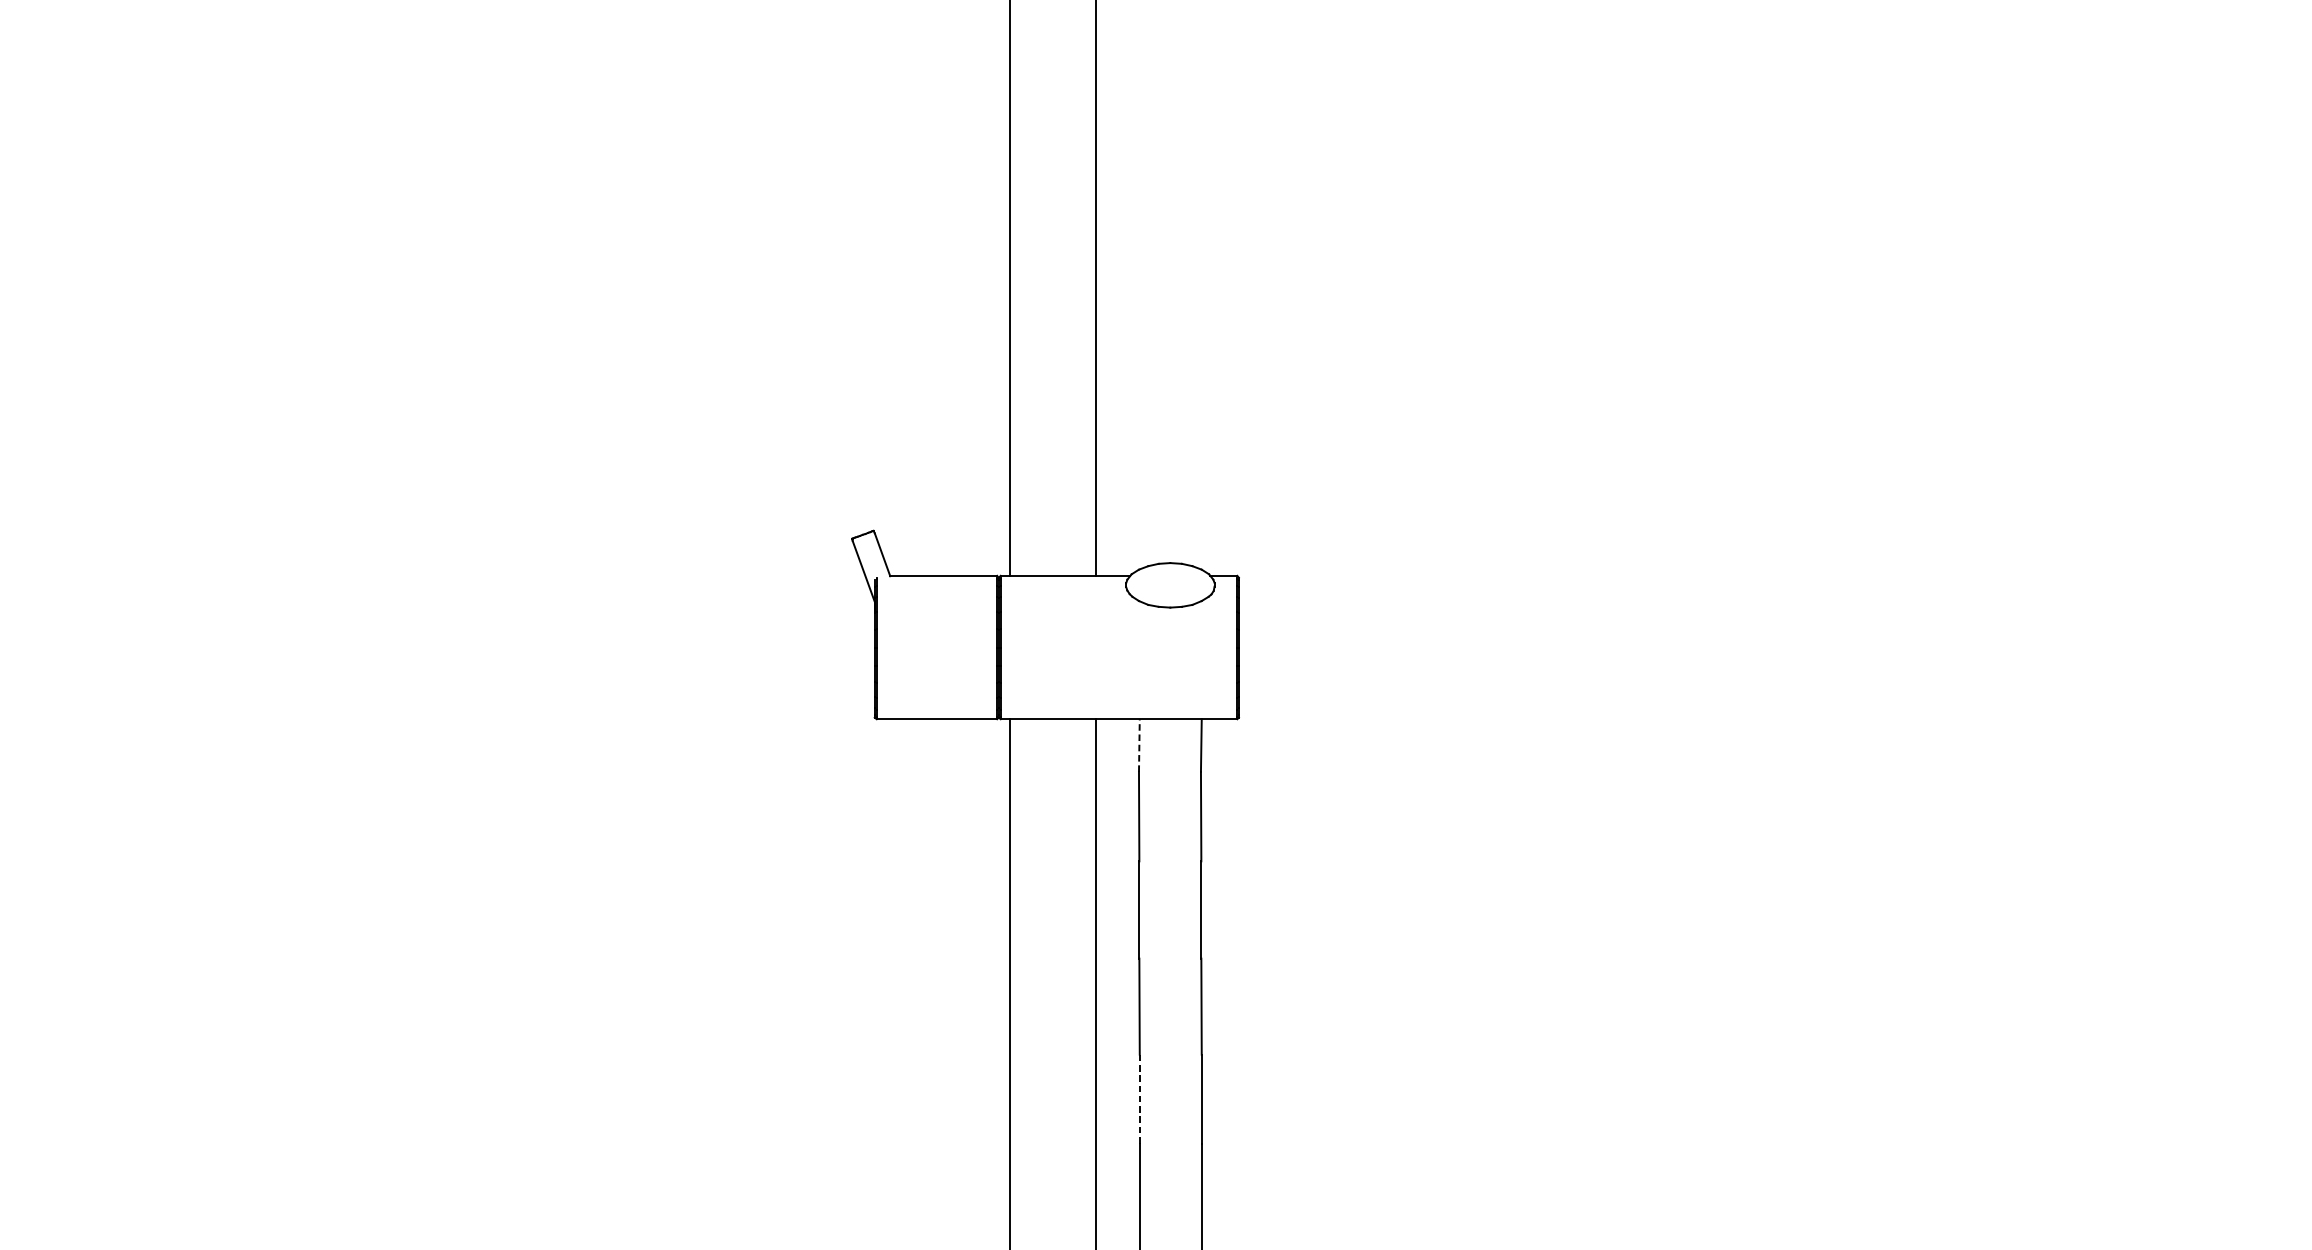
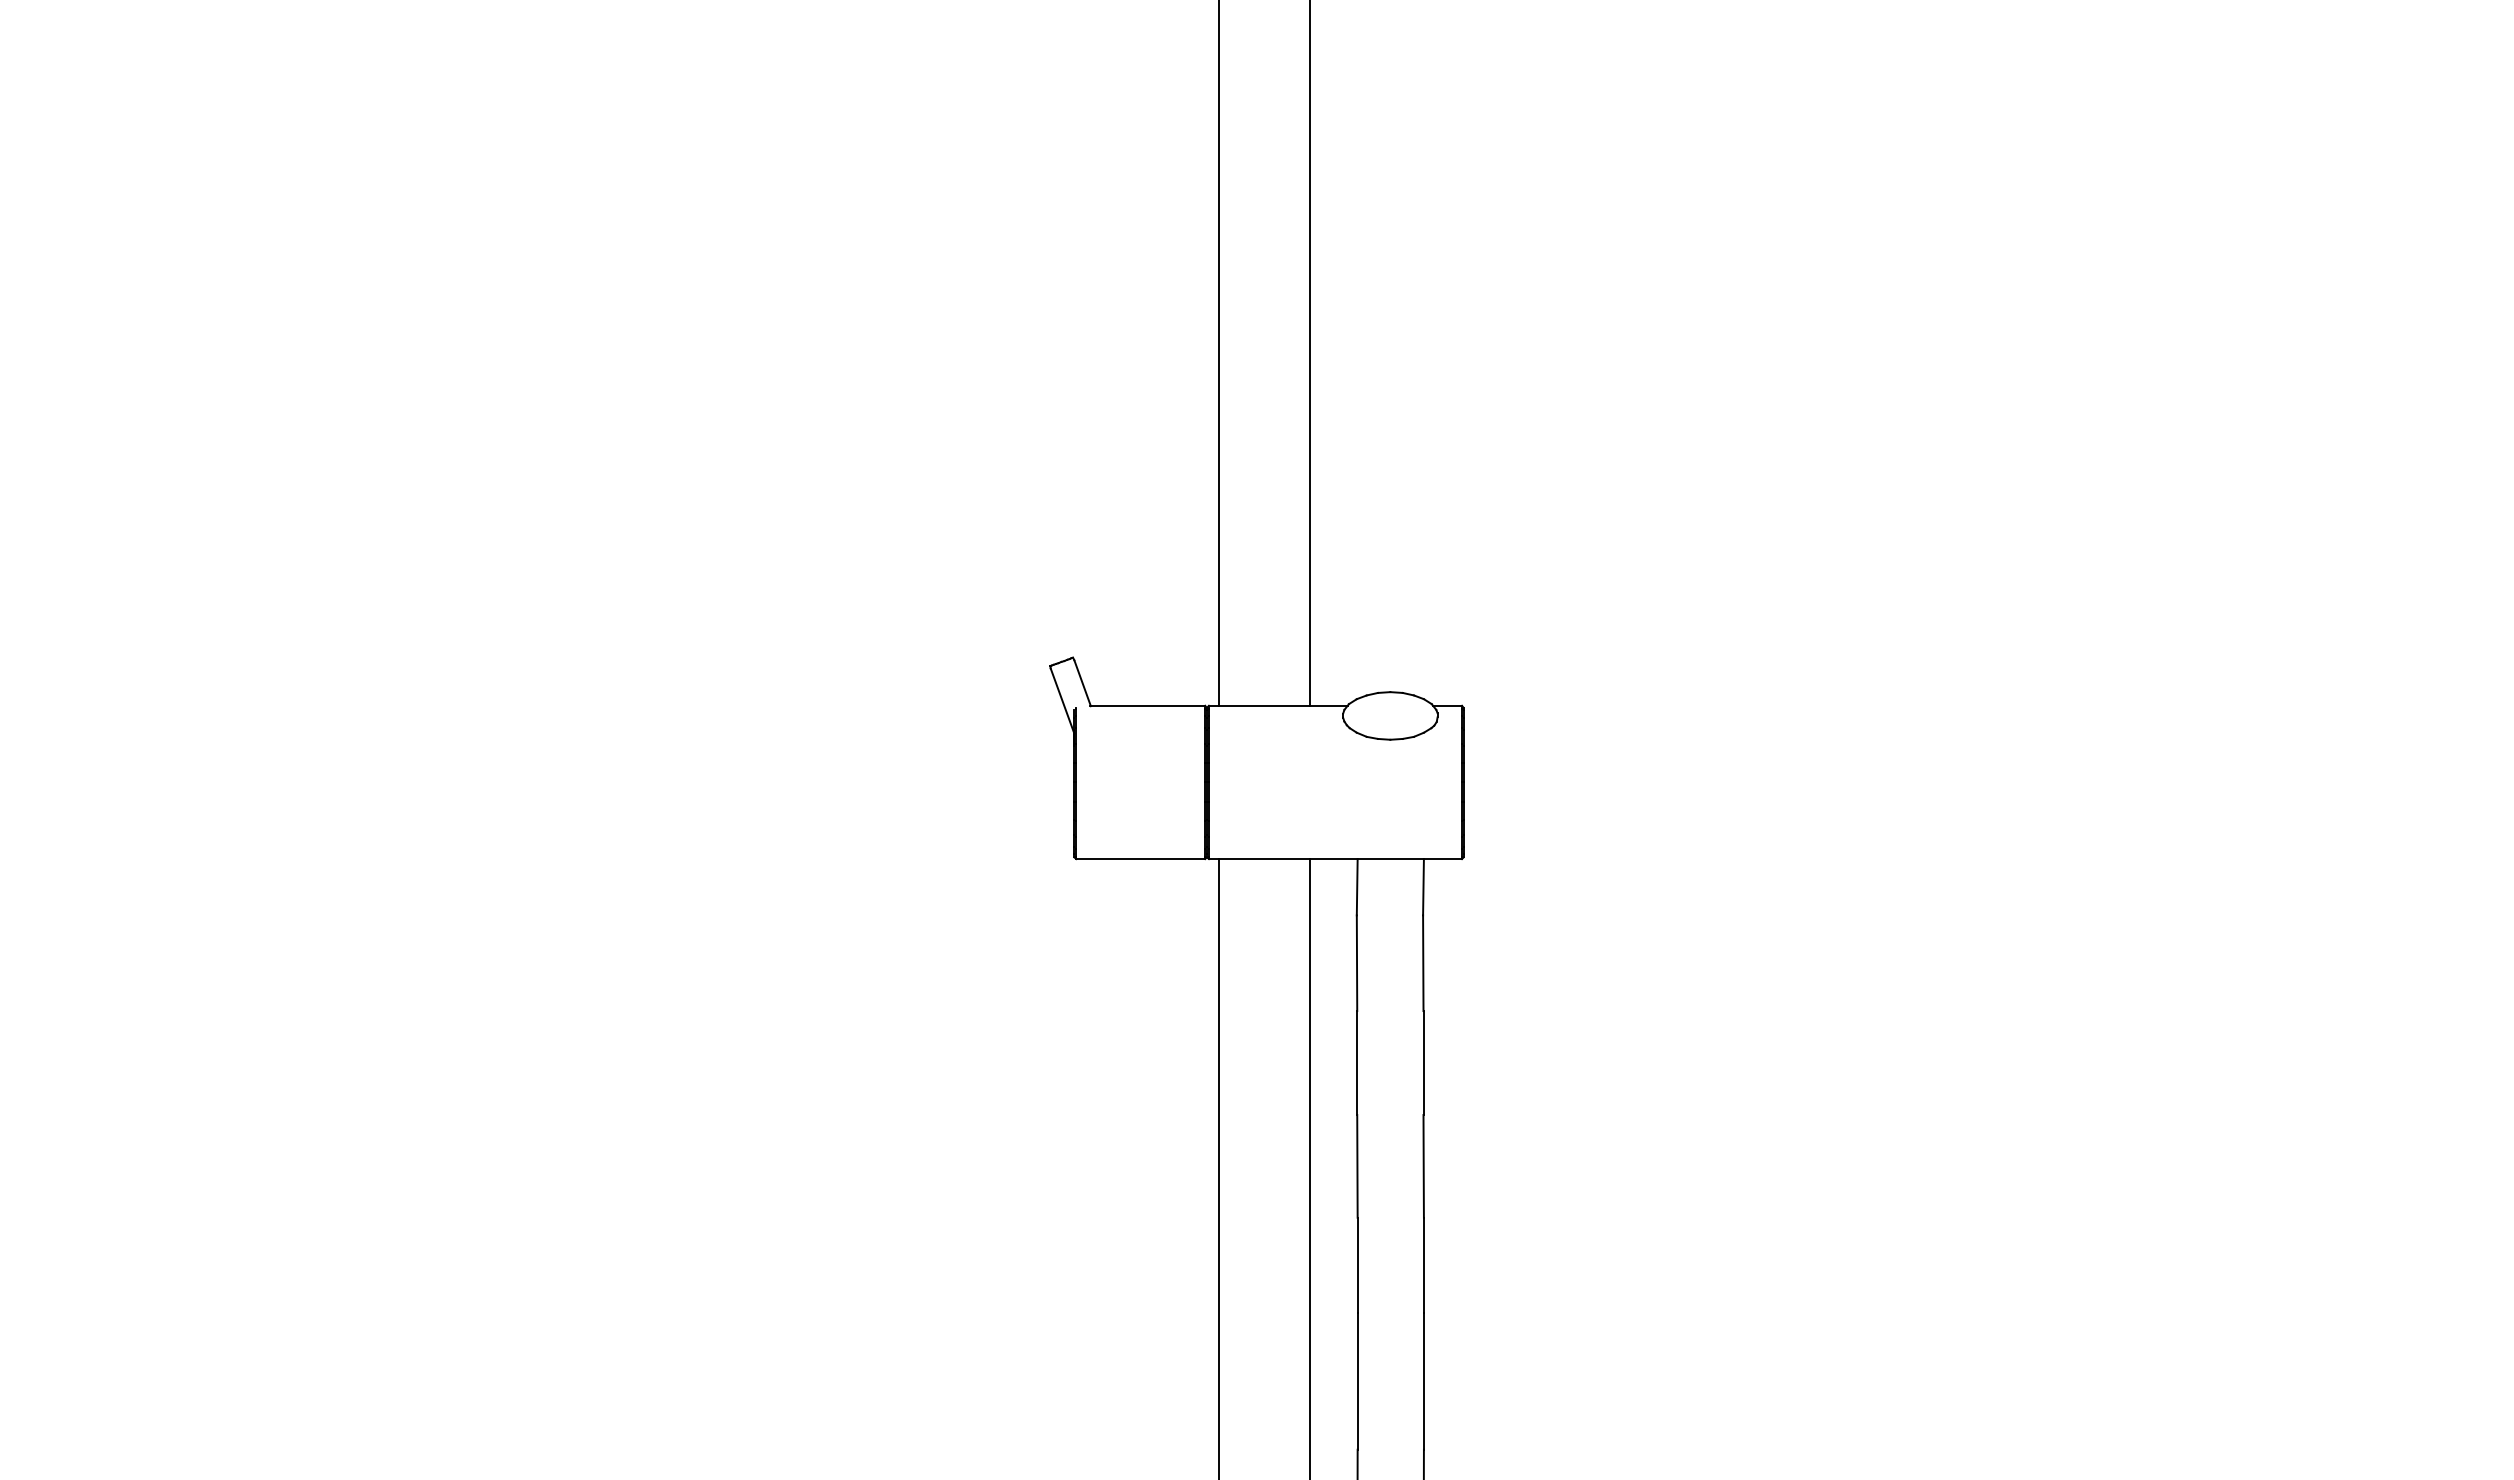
line: (1139, 744) -> (1357, 886), dashed -> solid
line: (1139, 1099) -> (1357, 1265), dashed -> solid

